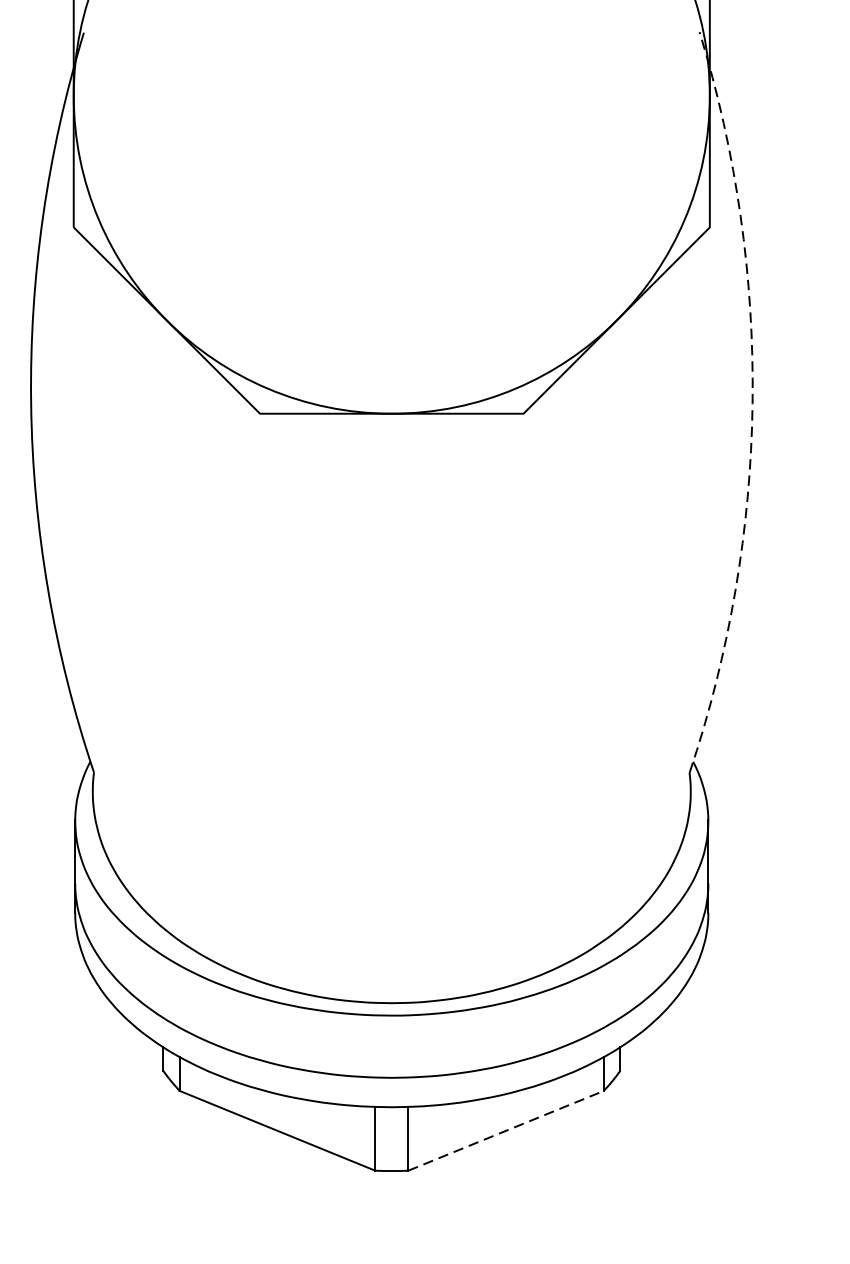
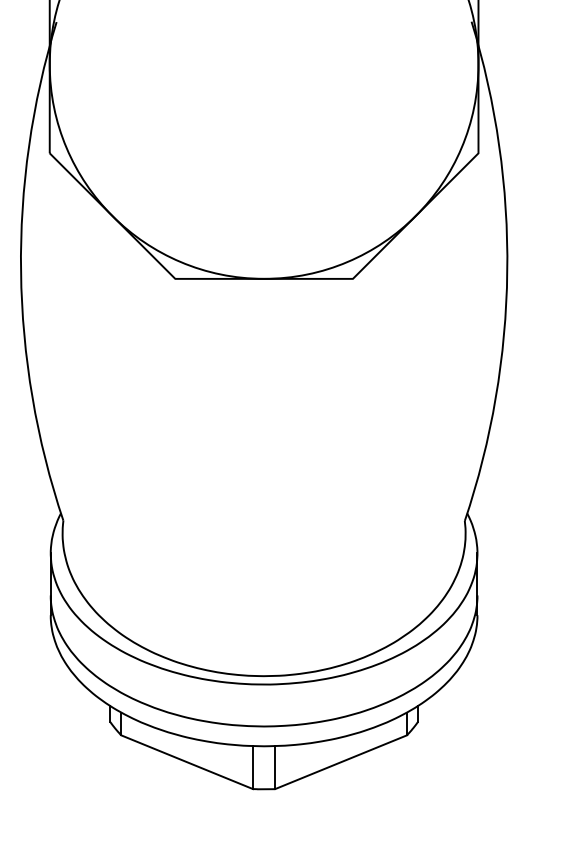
arc: (752, 402) -> (507, 271), dashed -> solid
line: (506, 1129) -> (341, 761), dashed -> solid

